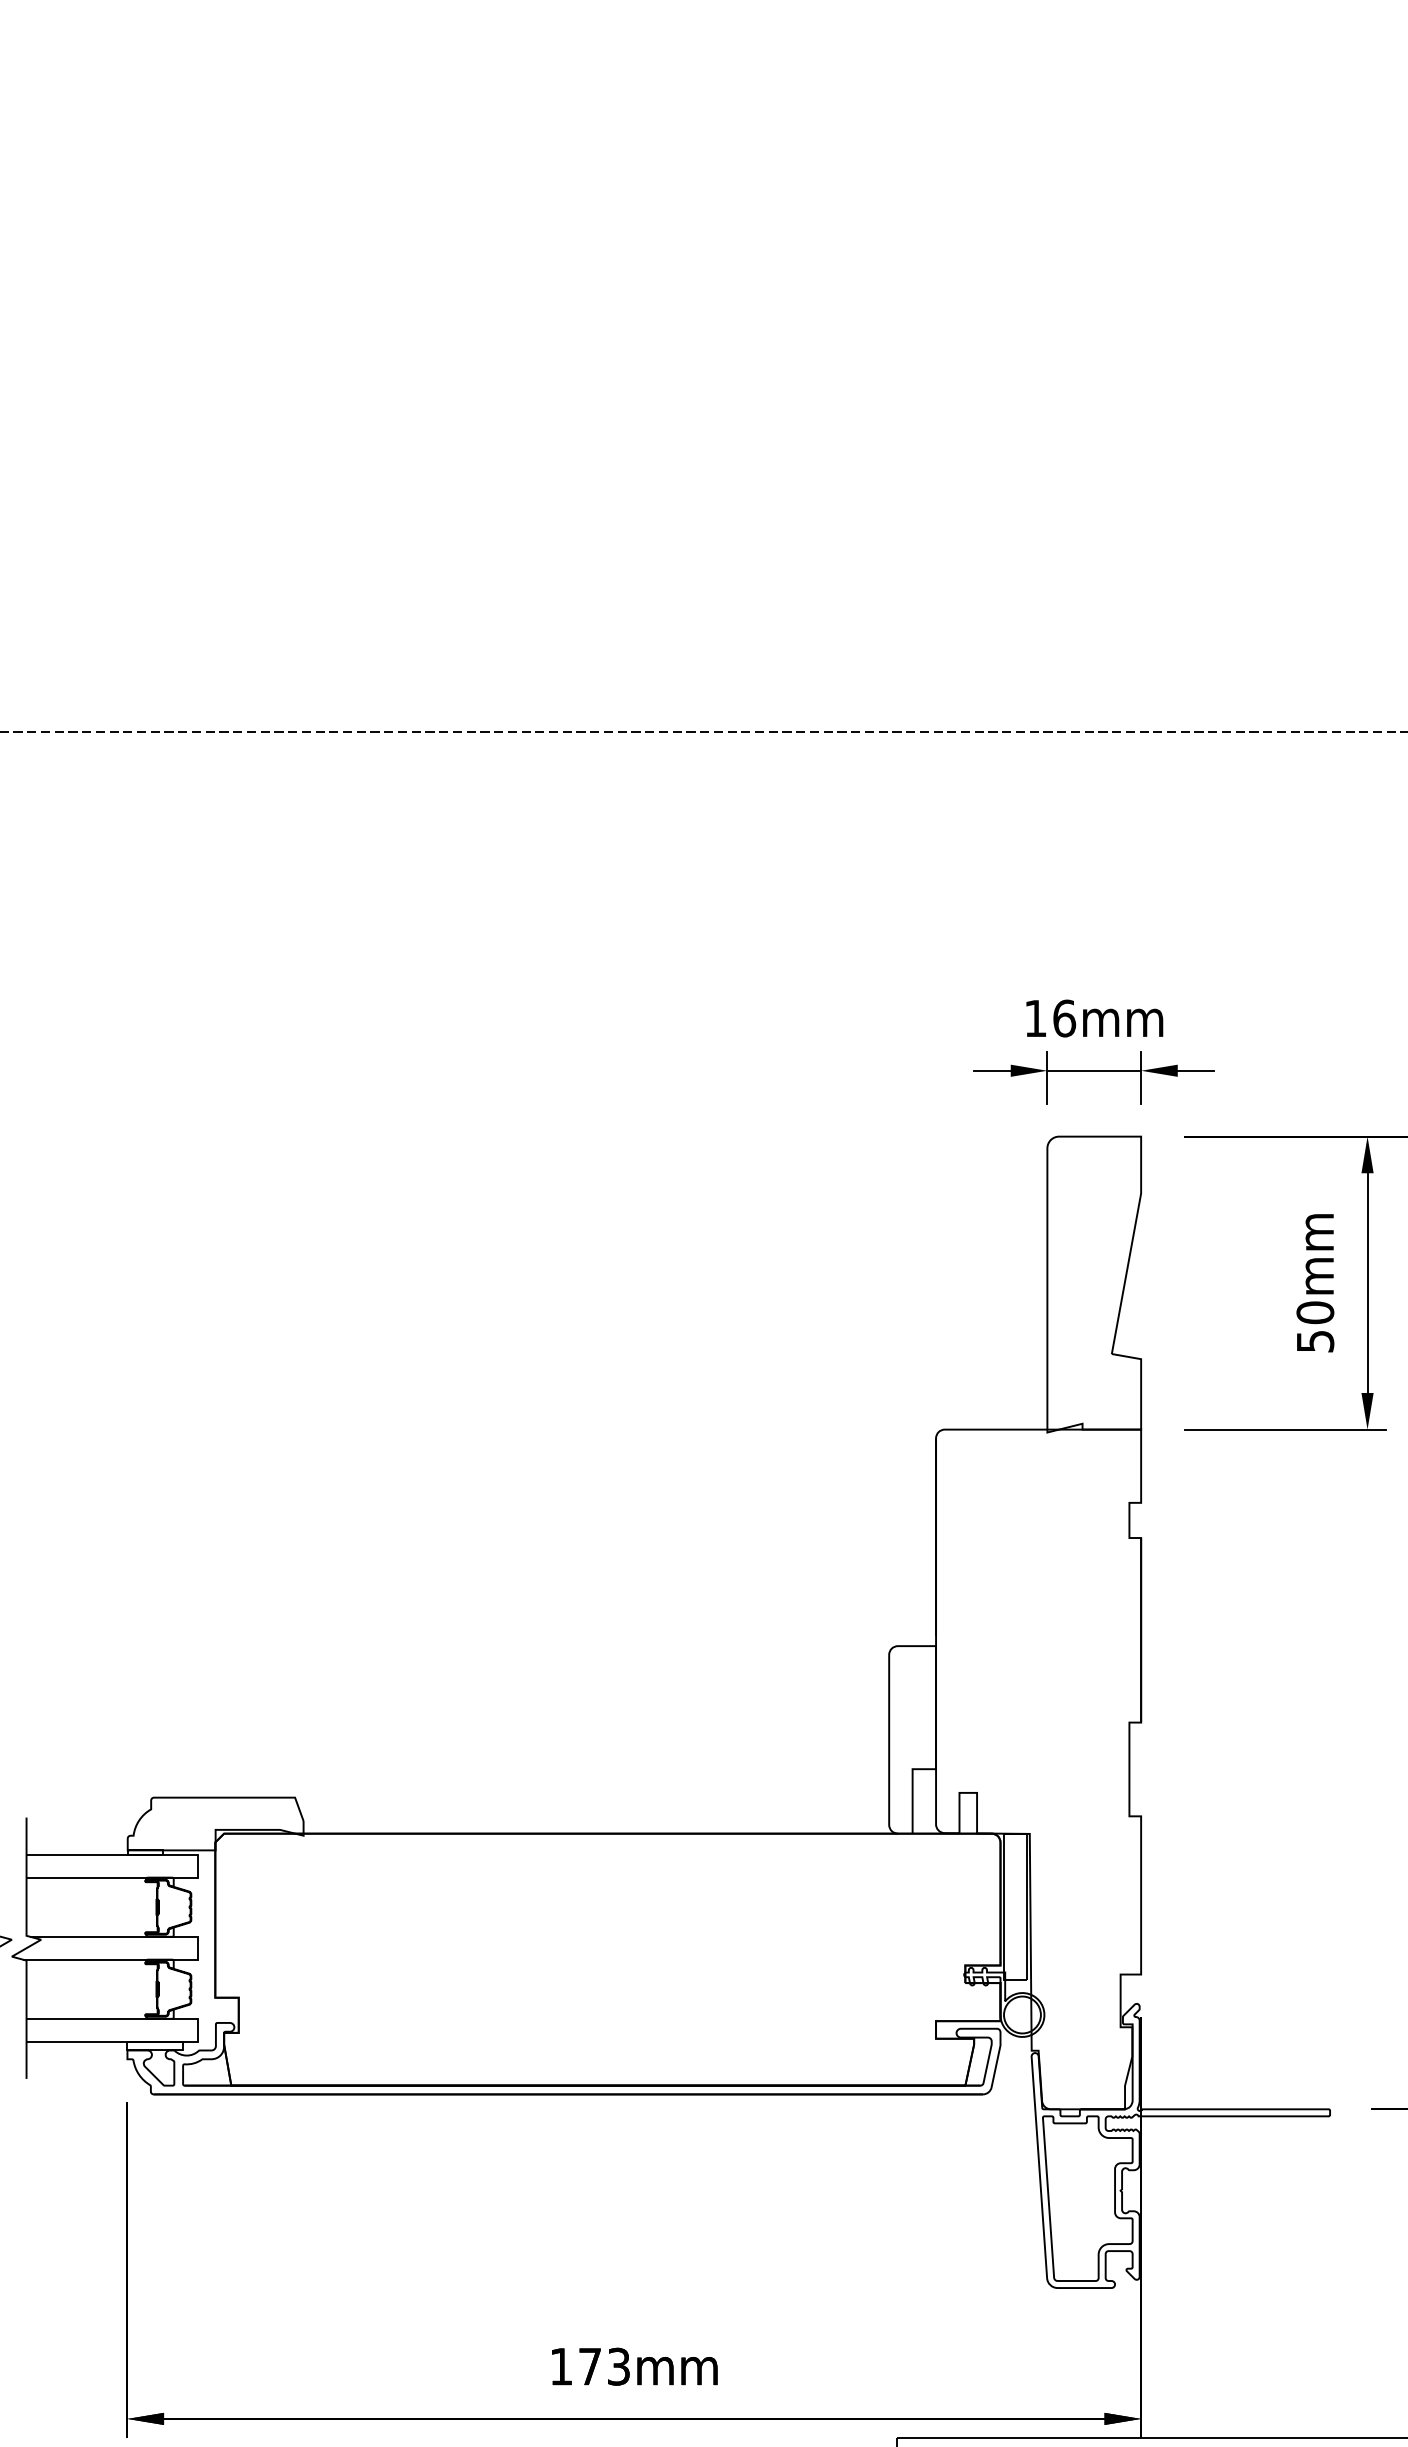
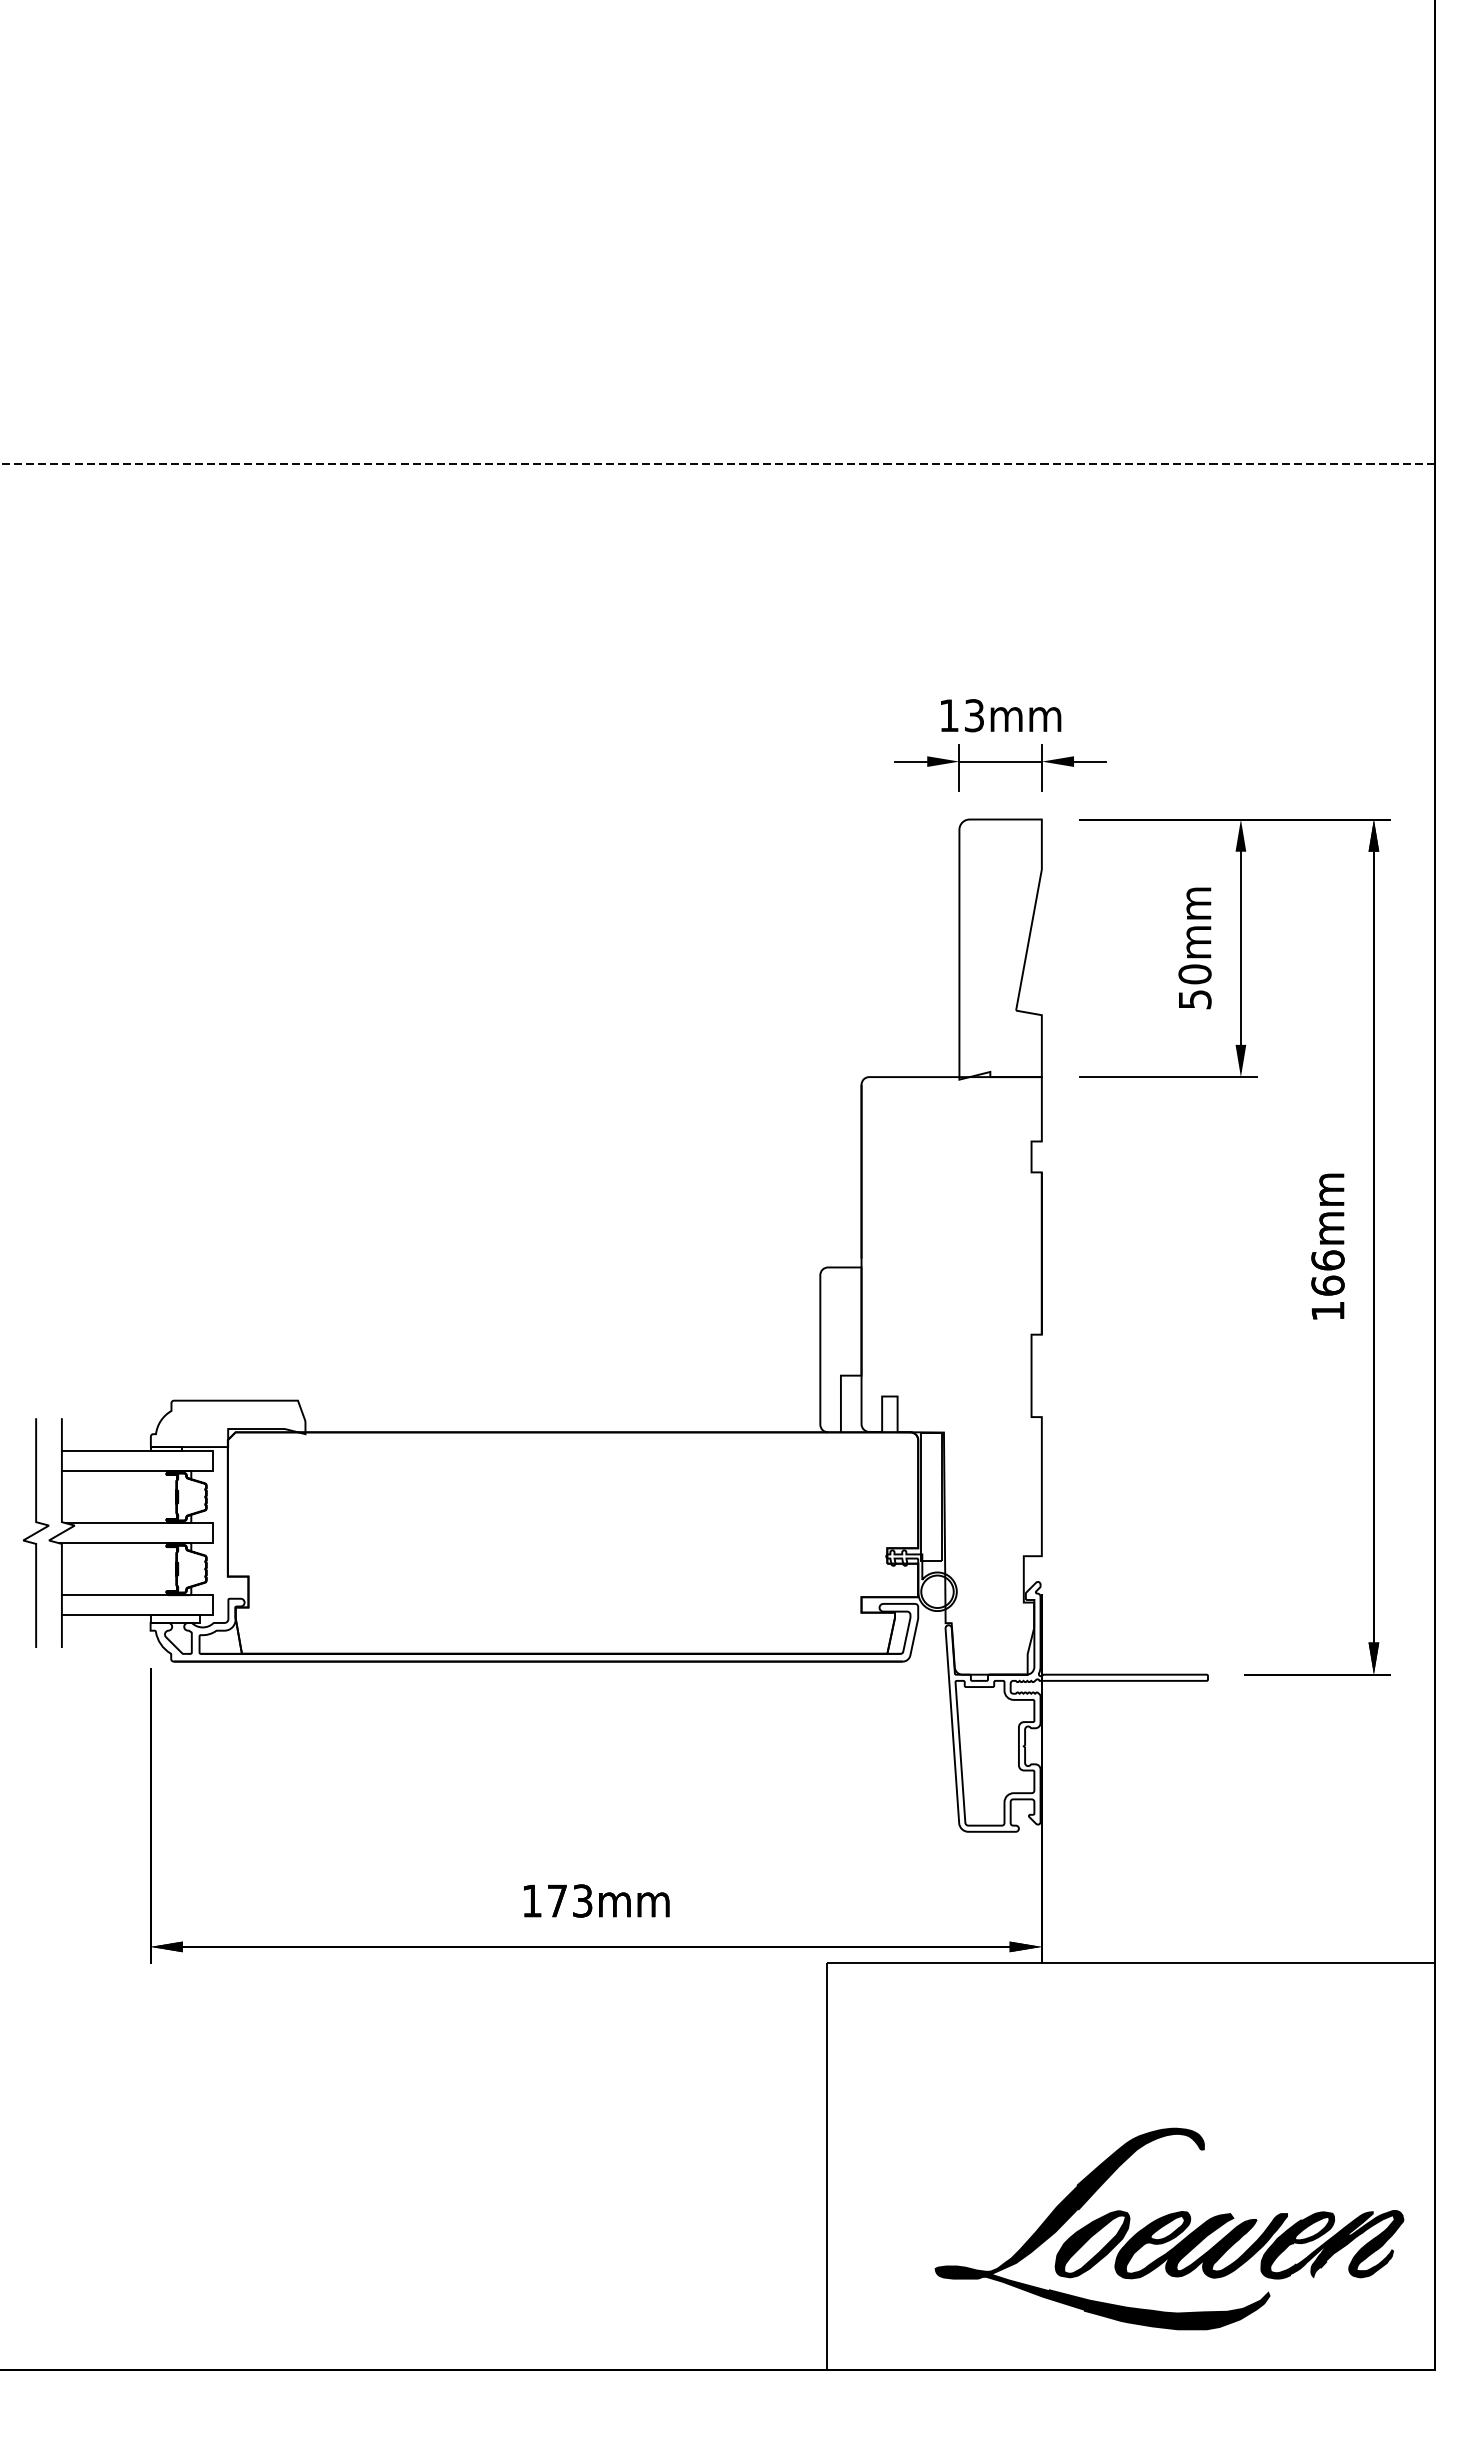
text: (1064, 1018) -> (974, 715), 16mm -> 13mm

